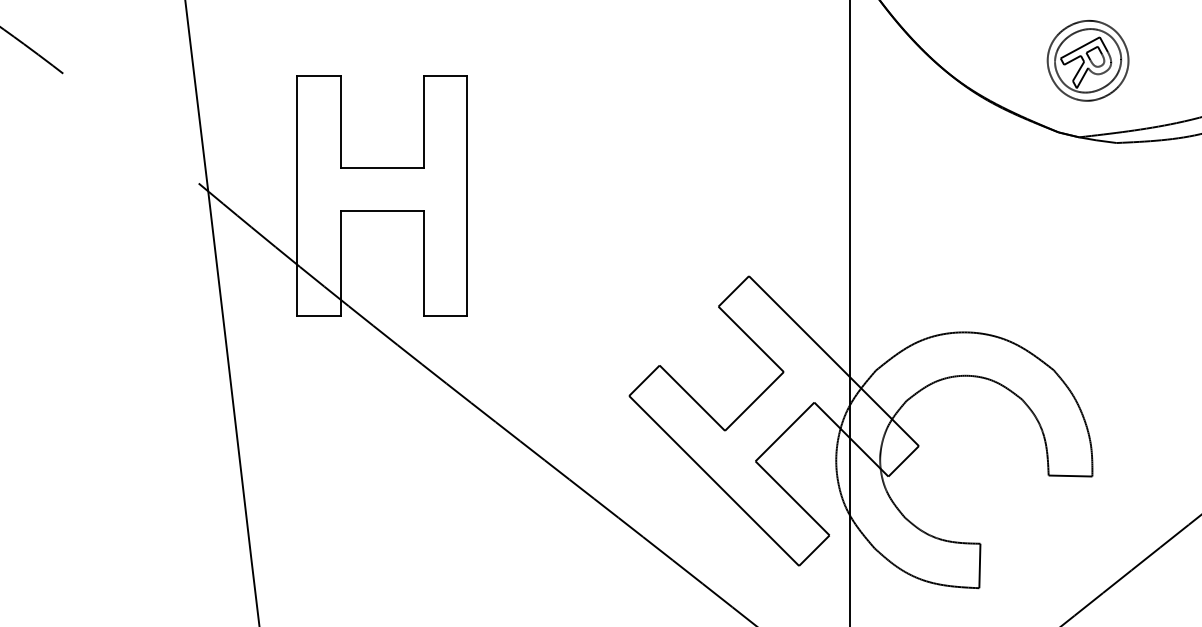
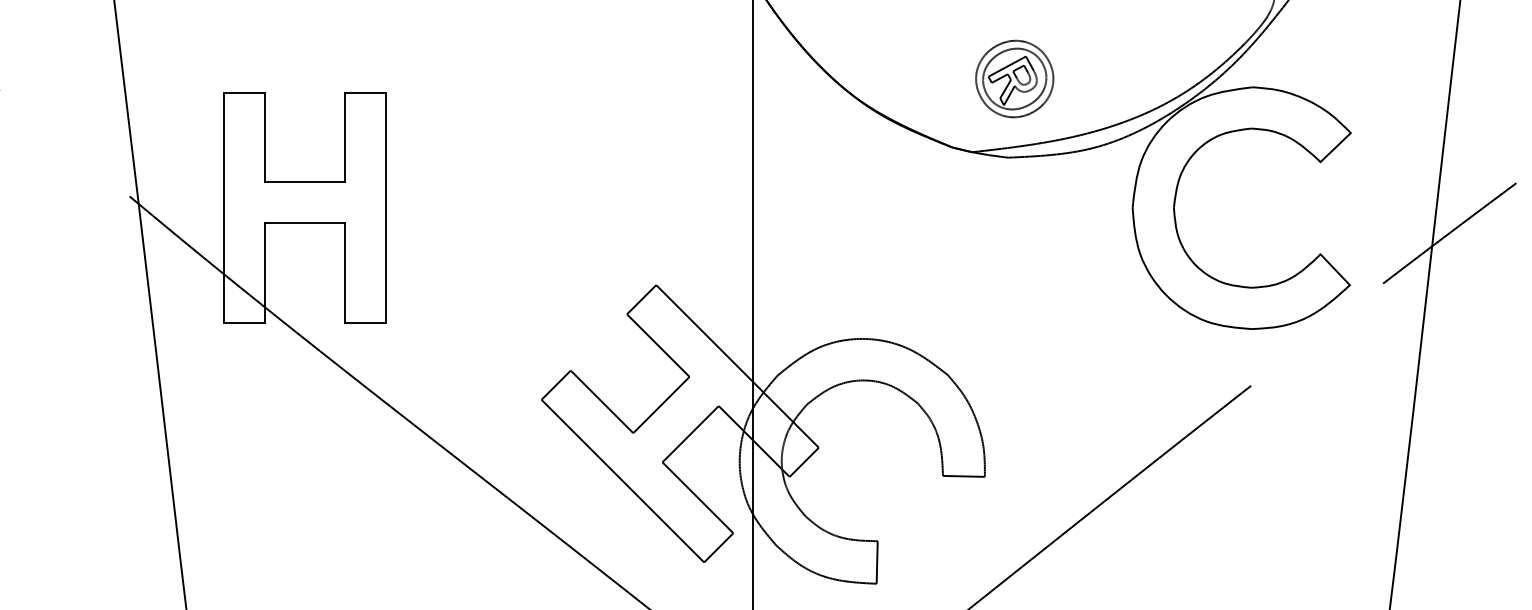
part: (1087, 60) -> (1014, 78), moved

